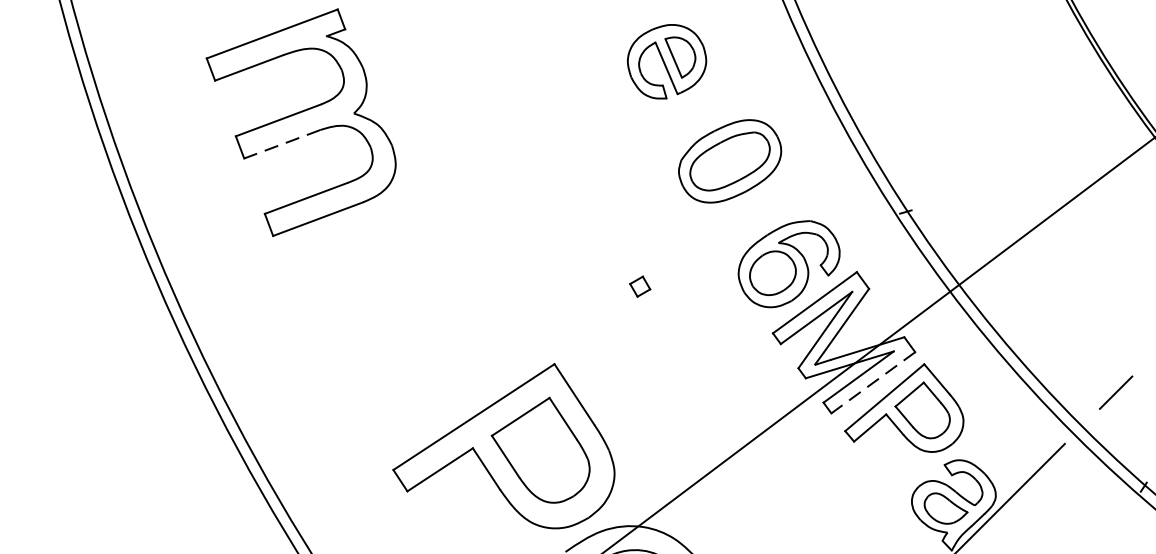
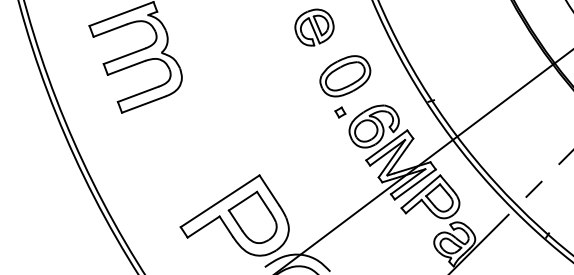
line: (282, 143) -> (126, 67), dashed -> solid
part: (640, 286) -> (340, 112), moved
line: (871, 382) -> (414, 184), dashed -> solid

